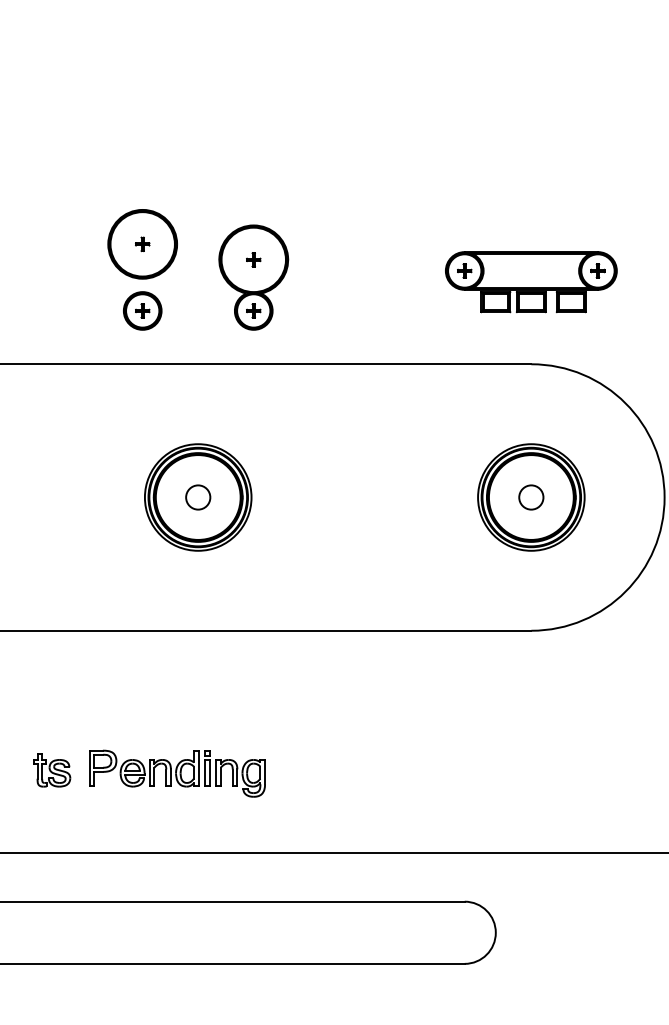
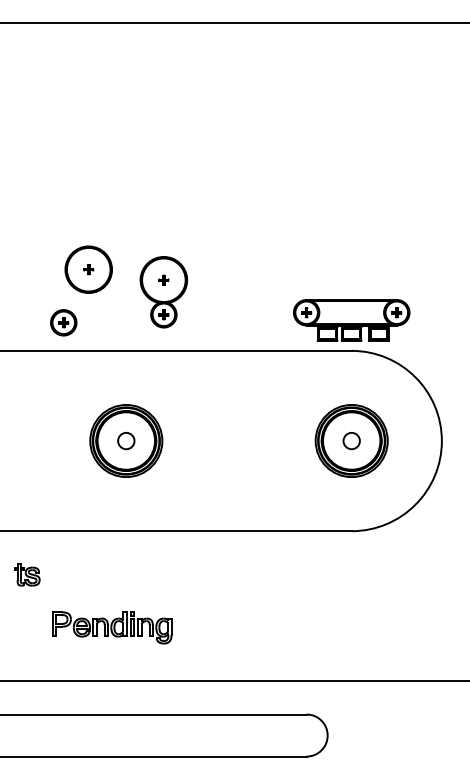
part: (531, 282) -> (351, 320), moved
part: (142, 310) -> (63, 322), moved
part: (52, 770) -> (27, 574), moved

